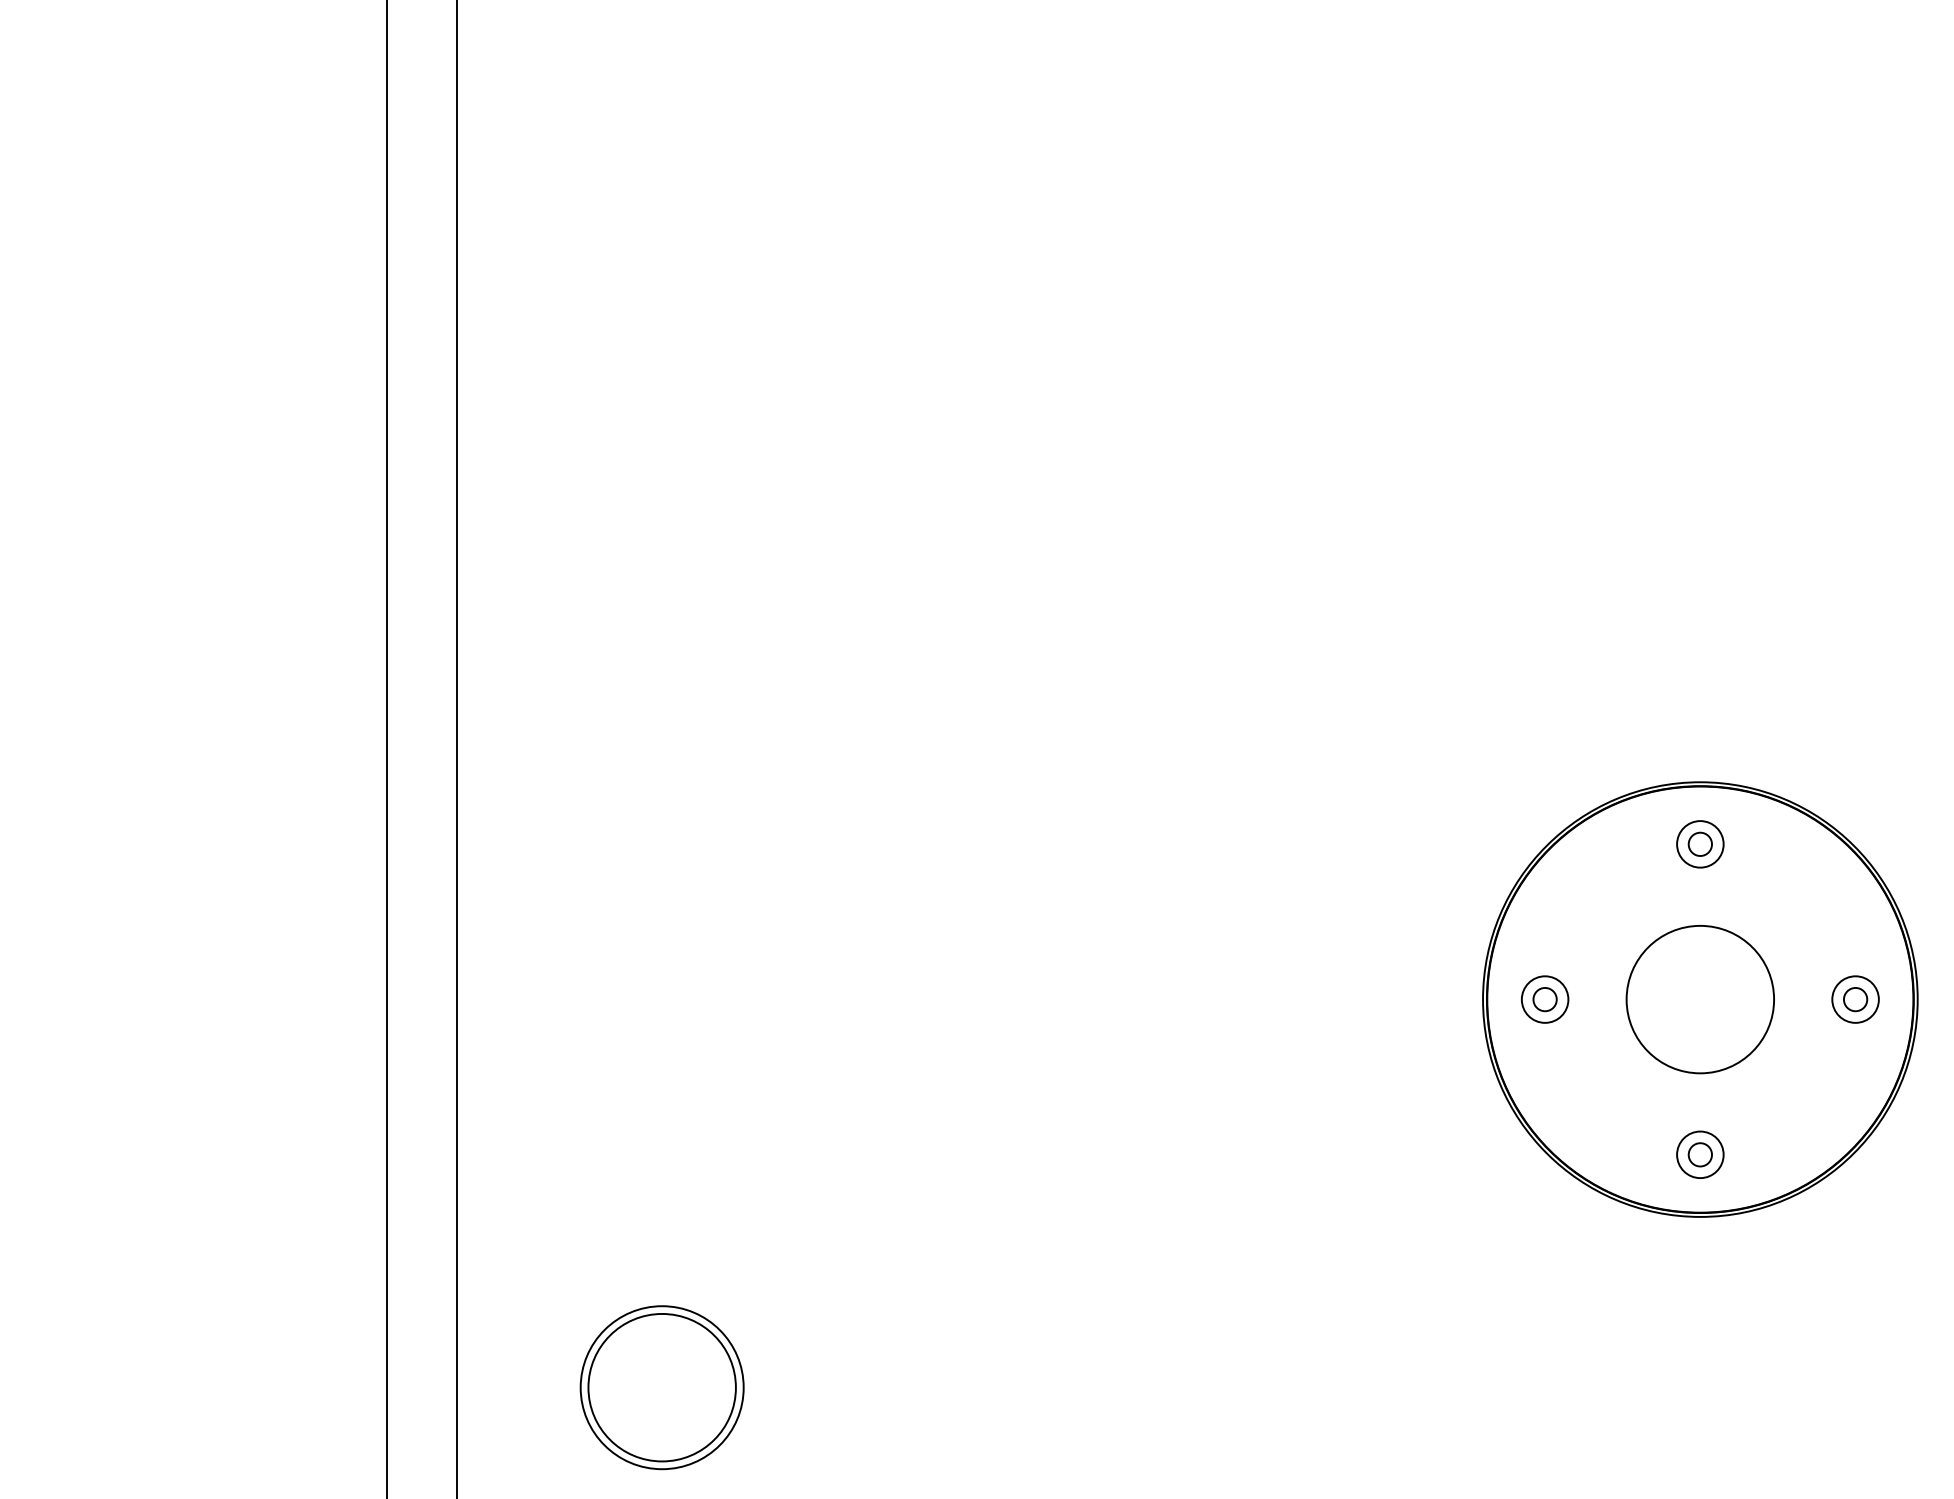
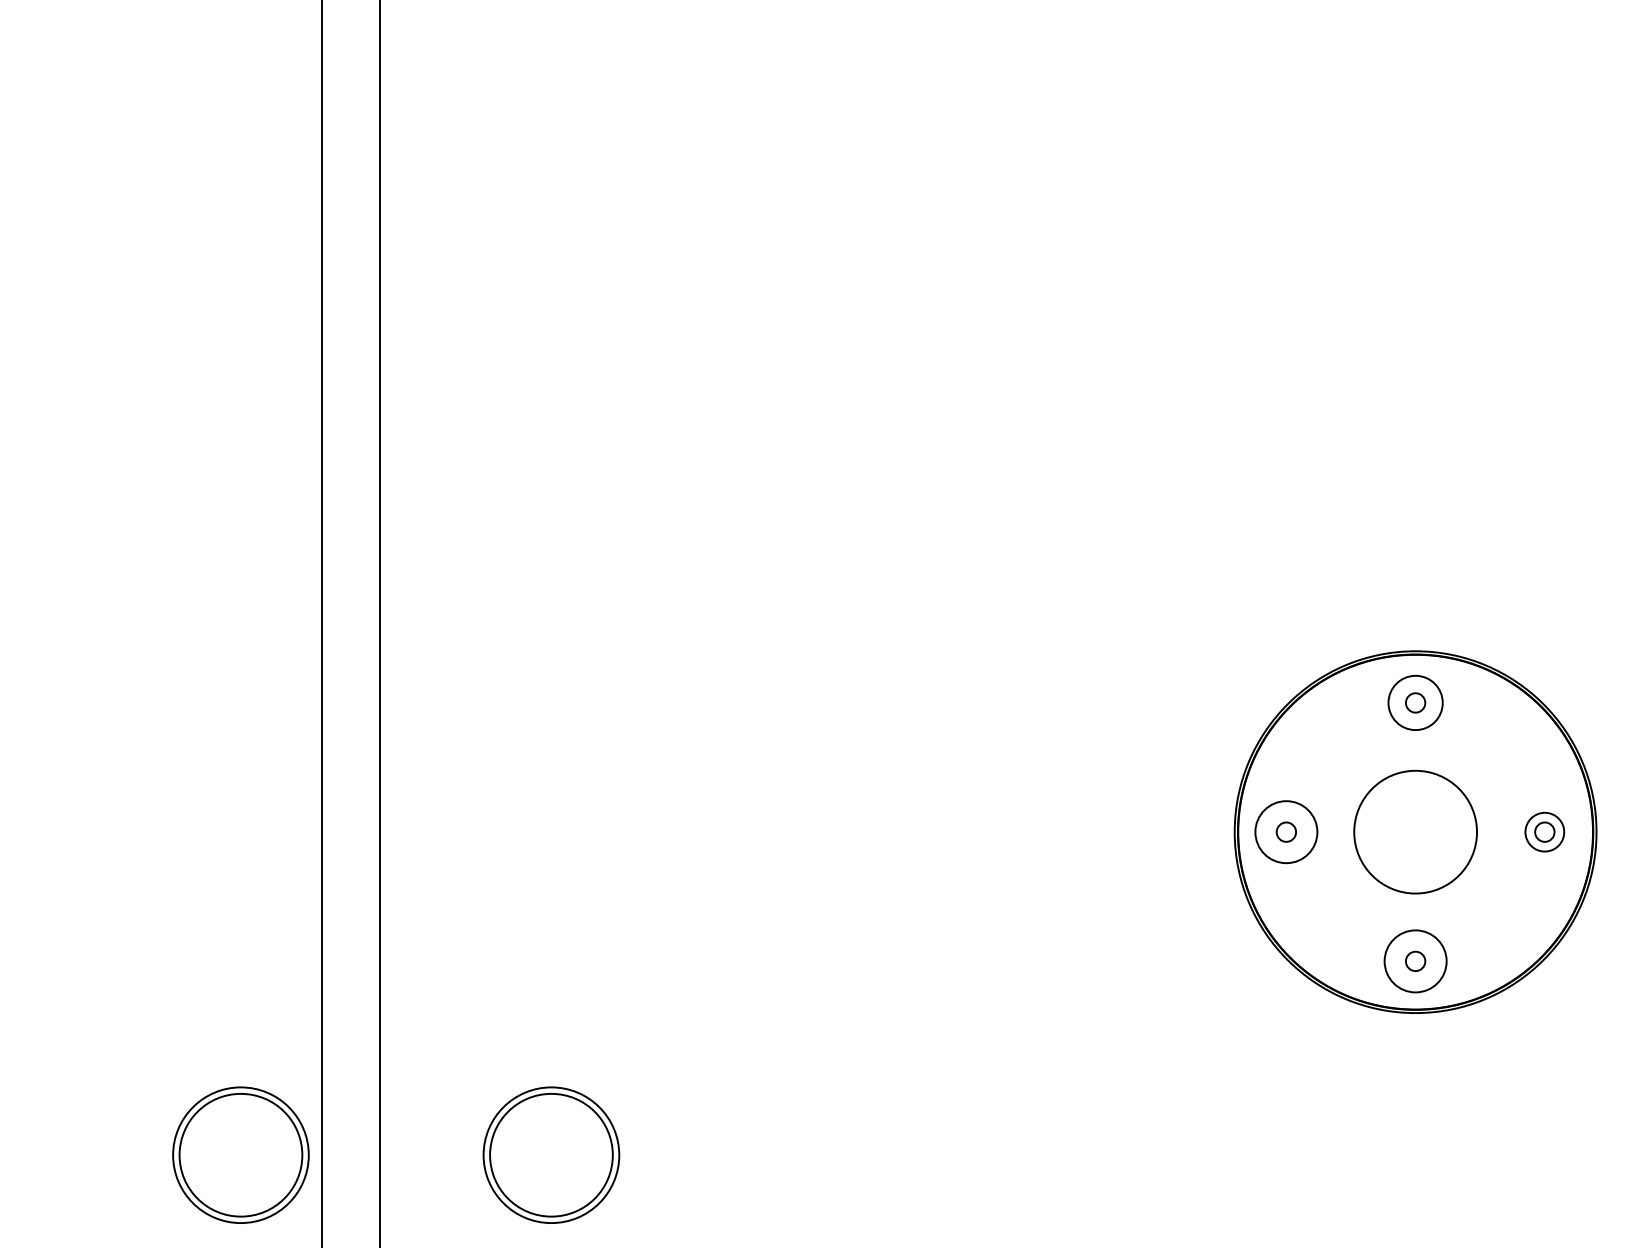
circle: (1700, 844) -> (1415, 703), size x1.4
circle: (1544, 999) -> (1285, 832), size x1.6
circle: (1700, 1154) -> (1415, 961), size x1.6
part: (288, 1387) -> (240, 1155), added

